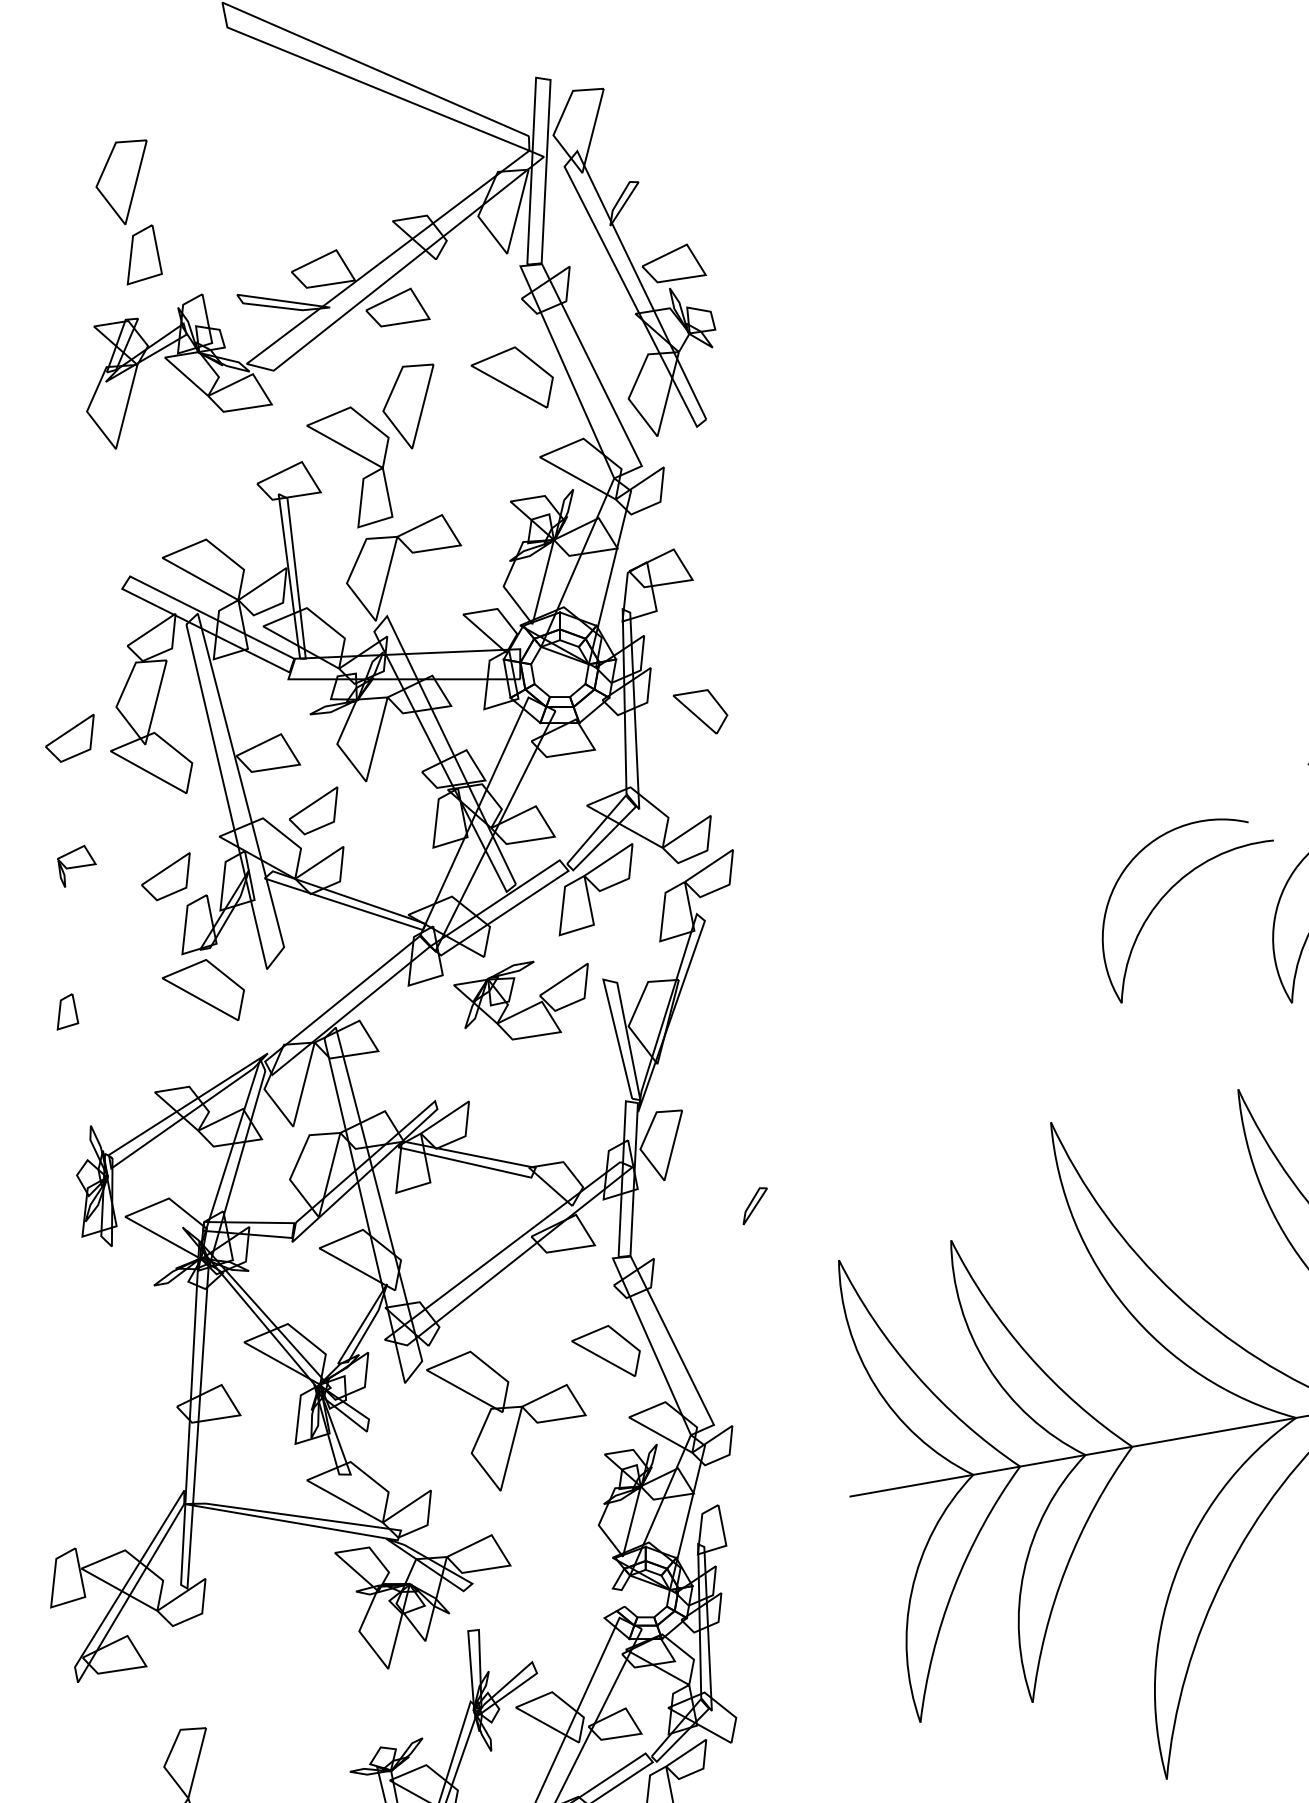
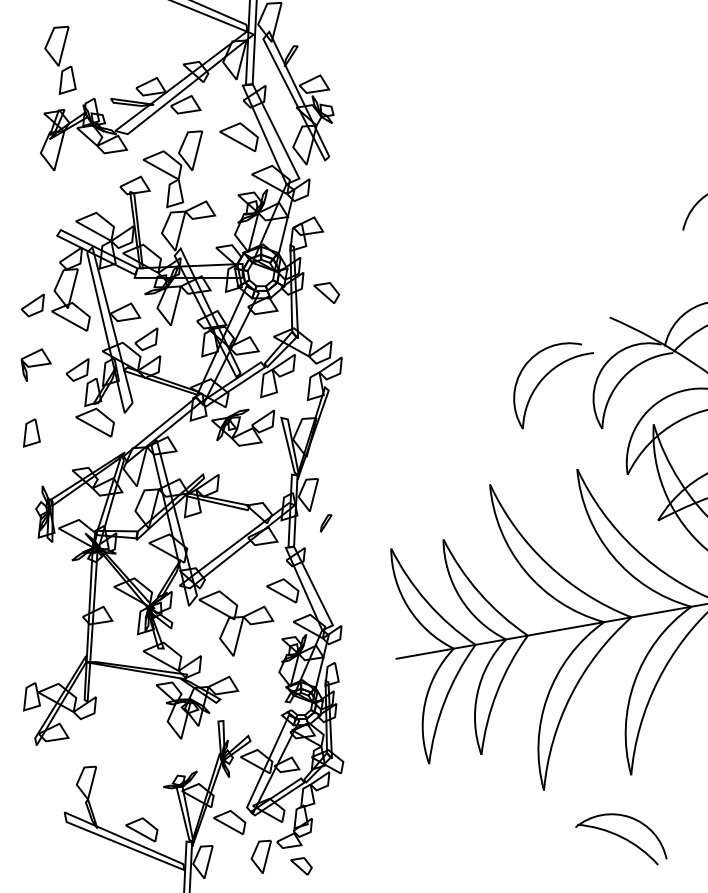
part: (75, 865) -> (35, 364), size x1.67
part: (67, 1010) -> (31, 432), size x1.67
part: (755, 1206) -> (326, 523), moved

